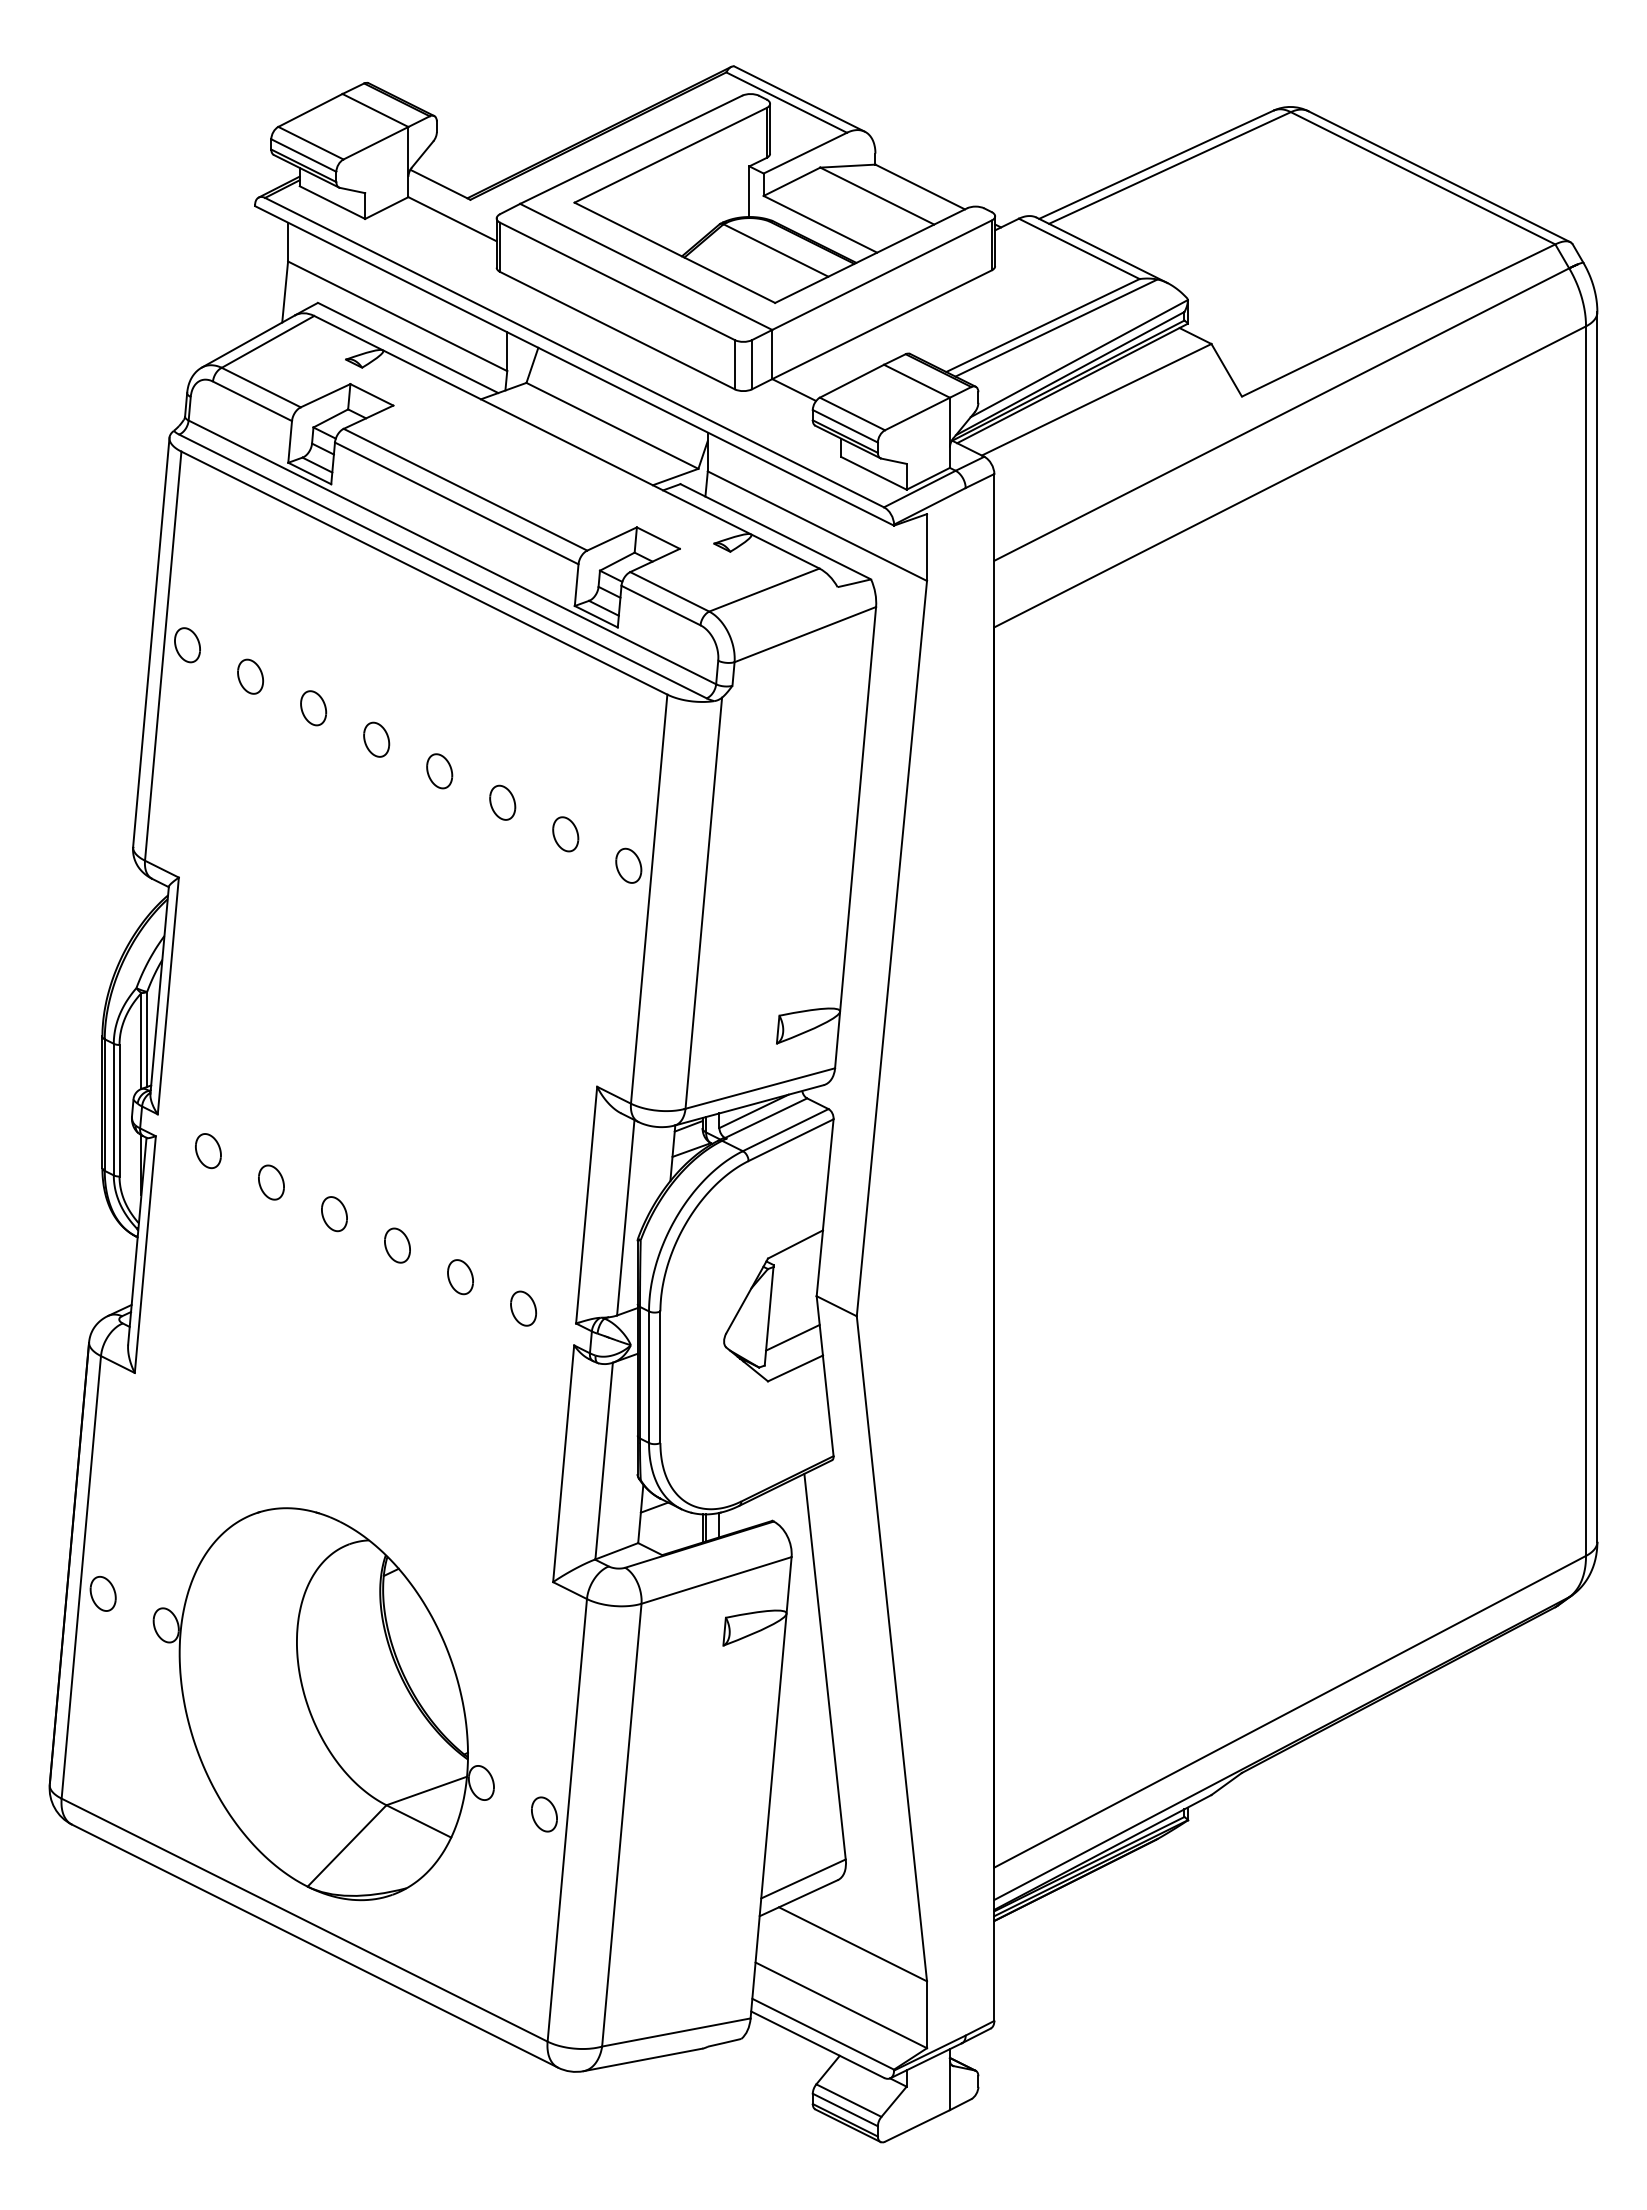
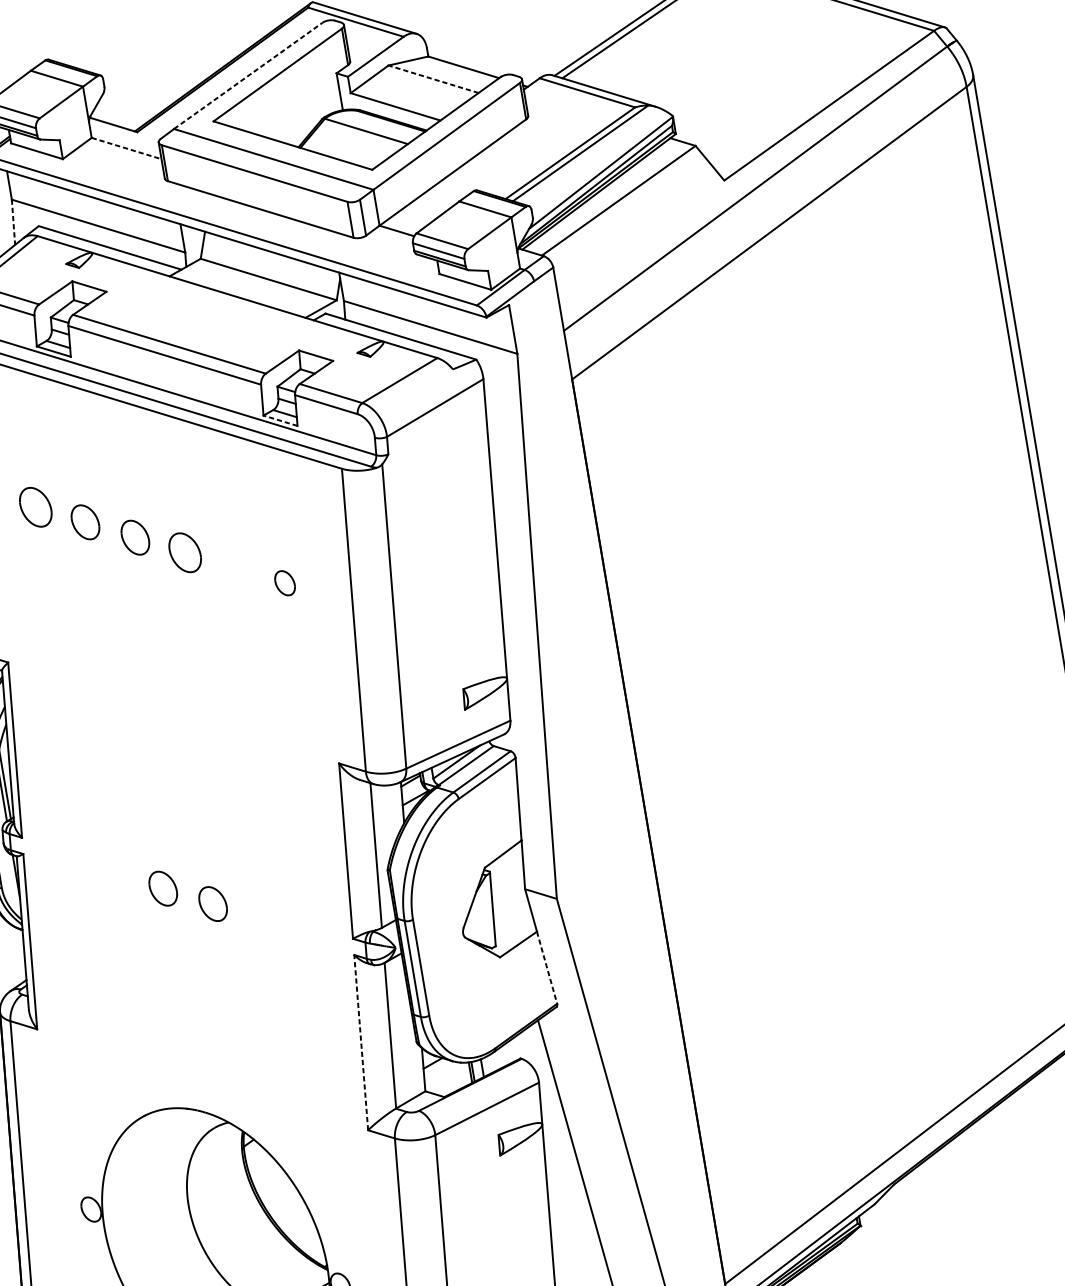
line: (631, 149) -> (248, 75), solid -> dashed
line: (877, 196) -> (433, 79), solid -> dashed
line: (452, 219) -> (126, 148), solid -> dashed
line: (285, 292) -> (13, 222), solid -> dashed
line: (595, 616) -> (279, 420), solid -> dashed
part: (250, 676) -> (35, 507), size x1.6
part: (313, 708) -> (85, 522), size x1.4
part: (376, 739) -> (135, 537), size x1.4
part: (439, 771) -> (185, 552), size x1.6
part: (502, 802) -> (235, 567), removed
part: (628, 865) -> (334, 598), removed
part: (208, 1151) -> (63, 858), removed
part: (271, 1182) -> (113, 873), removed
part: (334, 1214) -> (163, 889), size x1.4
part: (397, 1245) -> (213, 903), size x1.4
part: (460, 1277) -> (262, 919), removed
part: (523, 1308) -> (312, 934), removed
line: (792, 1337) -> (512, 922), removed
line: (828, 1405) -> (547, 967), solid -> dashed
line: (563, 1463) -> (361, 1042), solid -> dashed
part: (102, 1593) -> (40, 1194), removed

